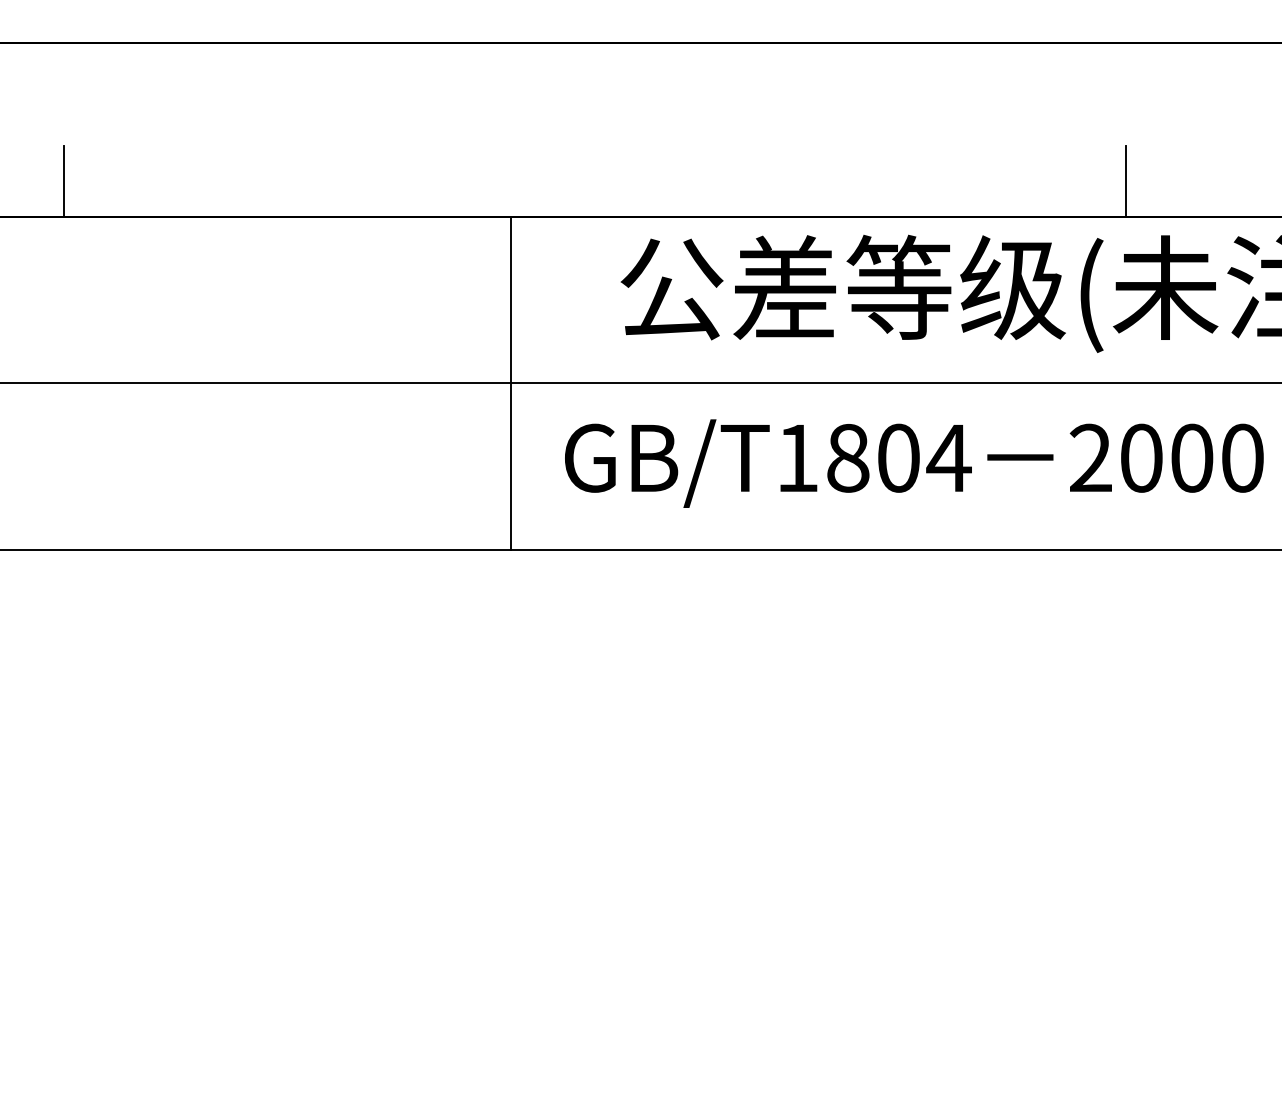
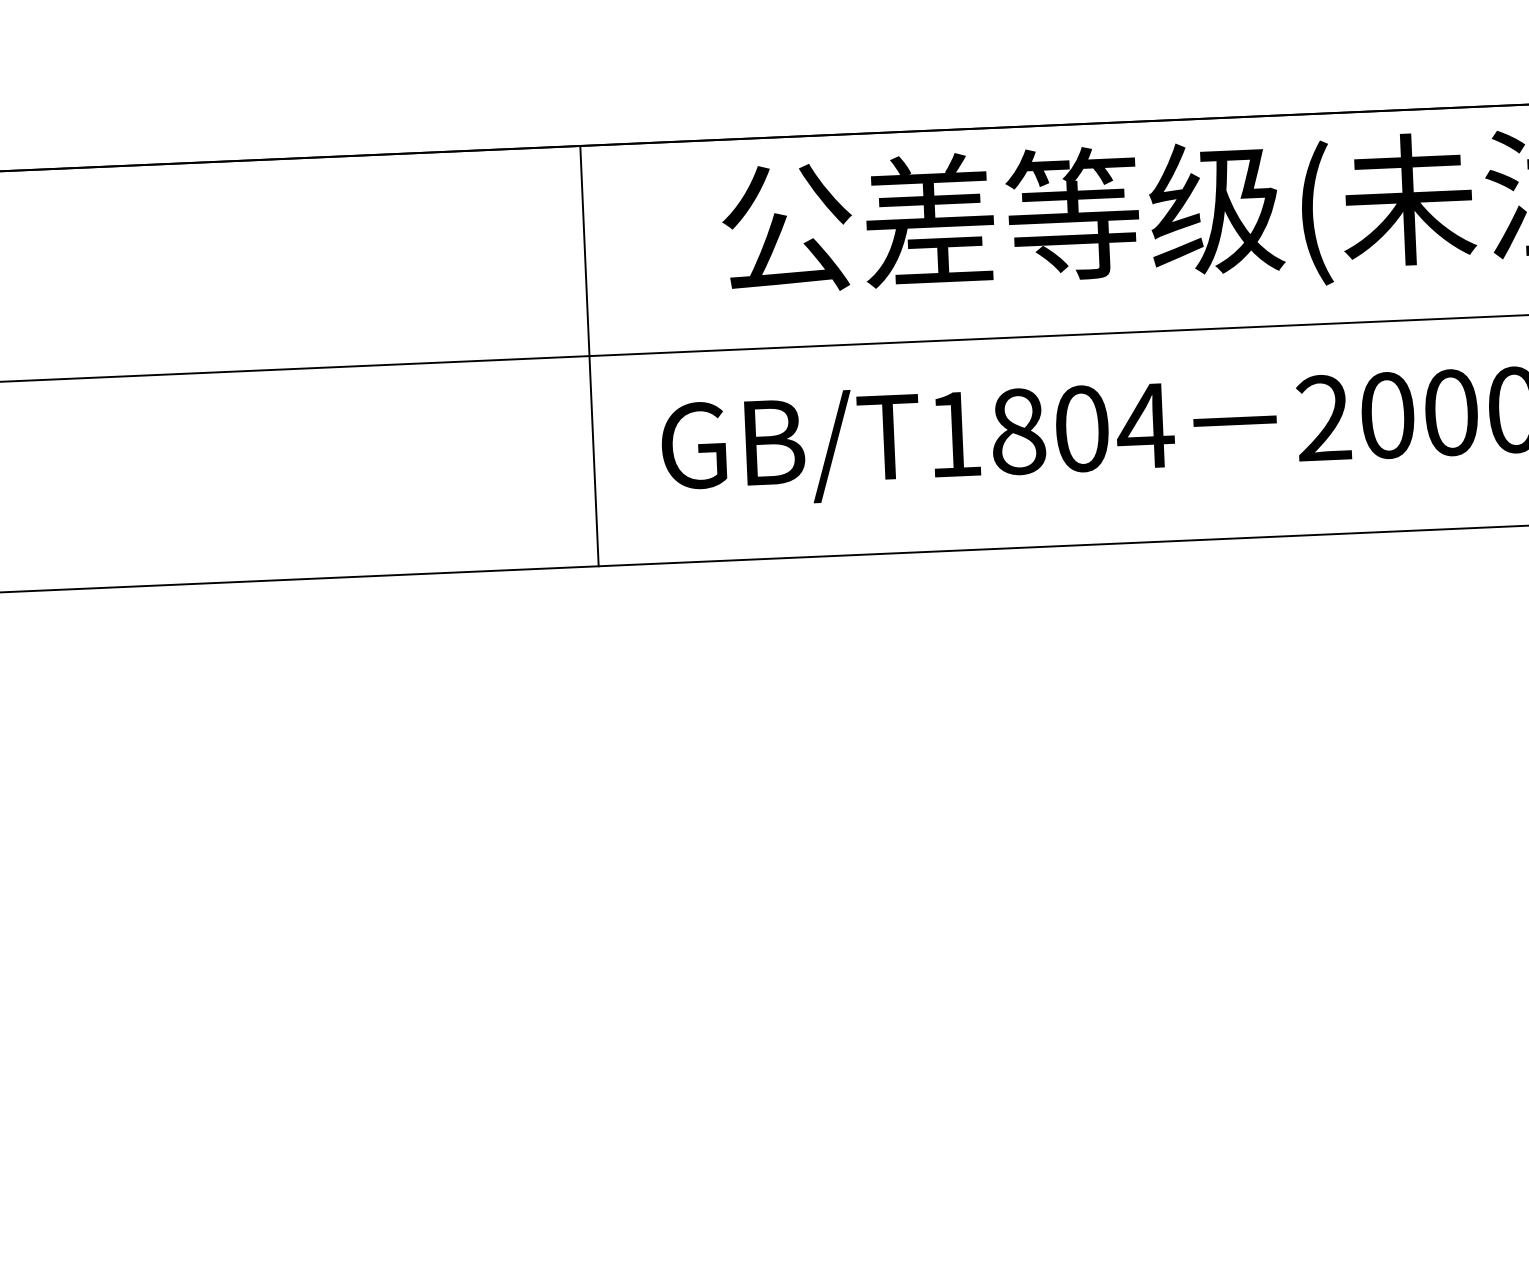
line: (63, 180) -> (15, 125), removed
line: (1125, 180) -> (1352, 66), removed

